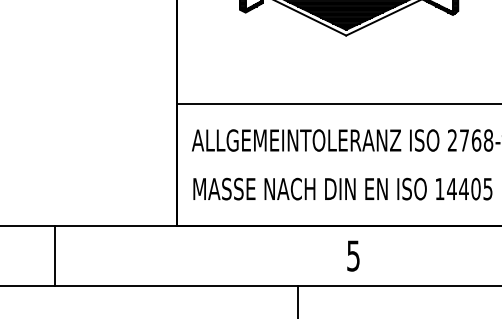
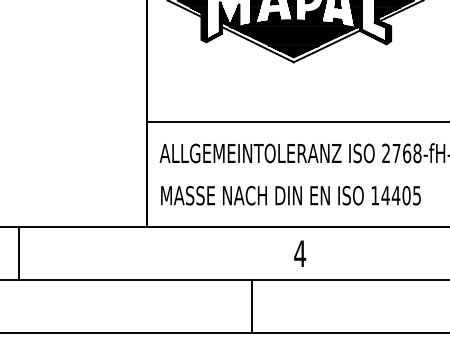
line: (54, 255) -> (18, 253), moved
text: (353, 255) -> (300, 253), 5 -> 4

